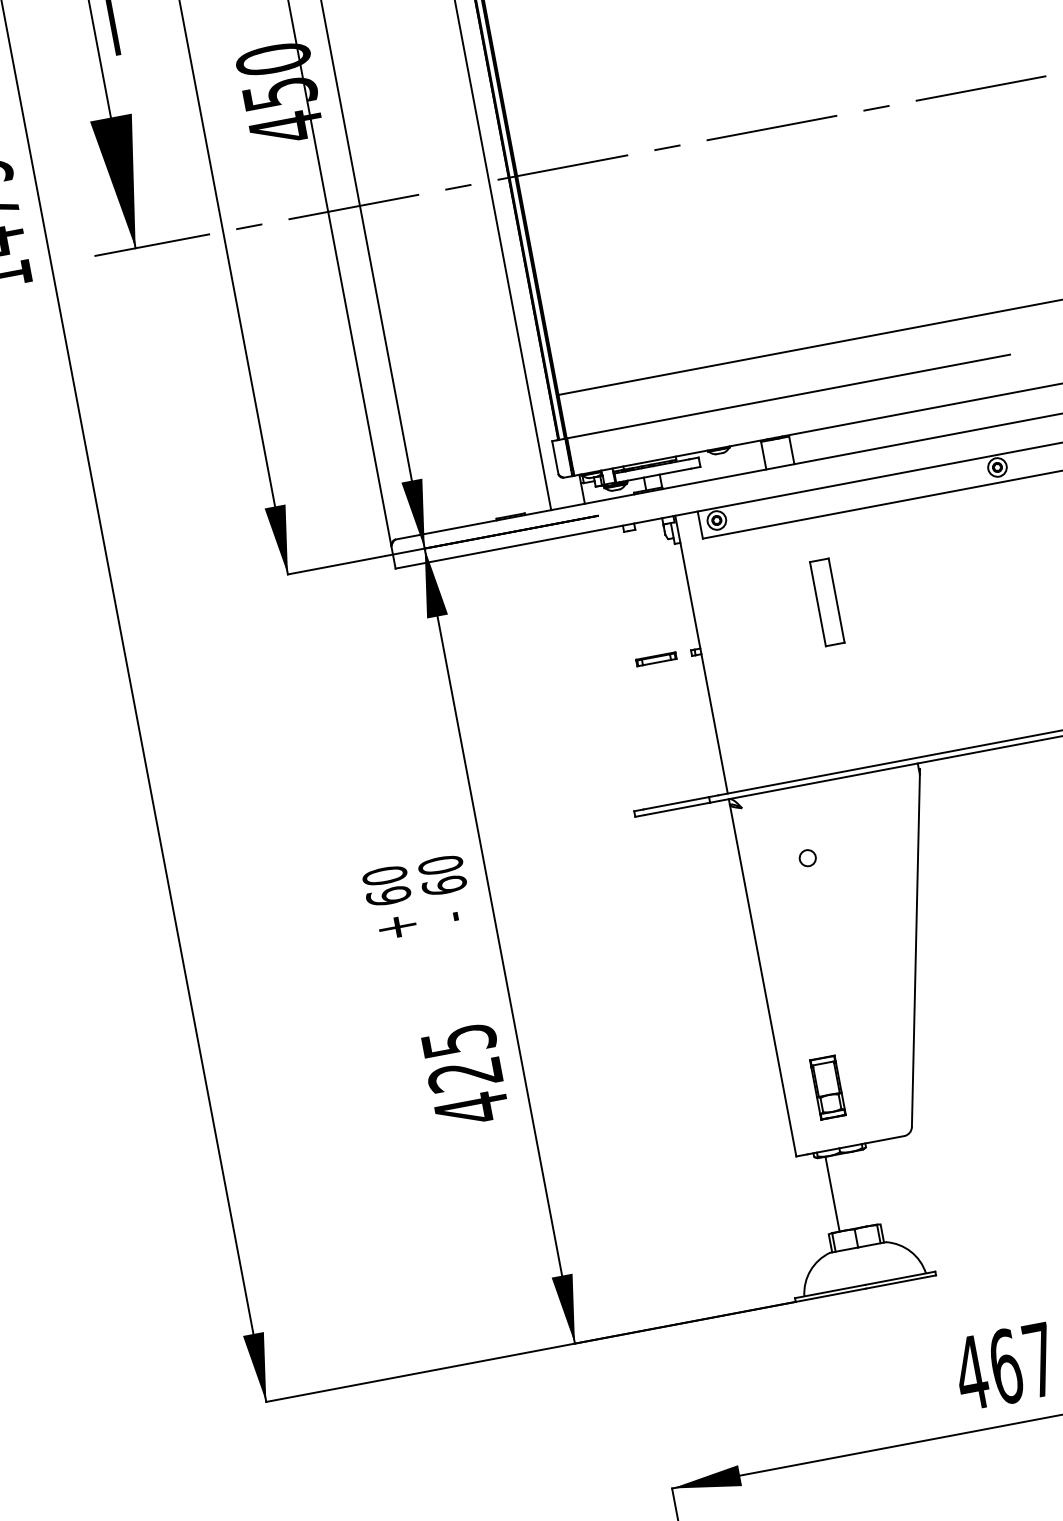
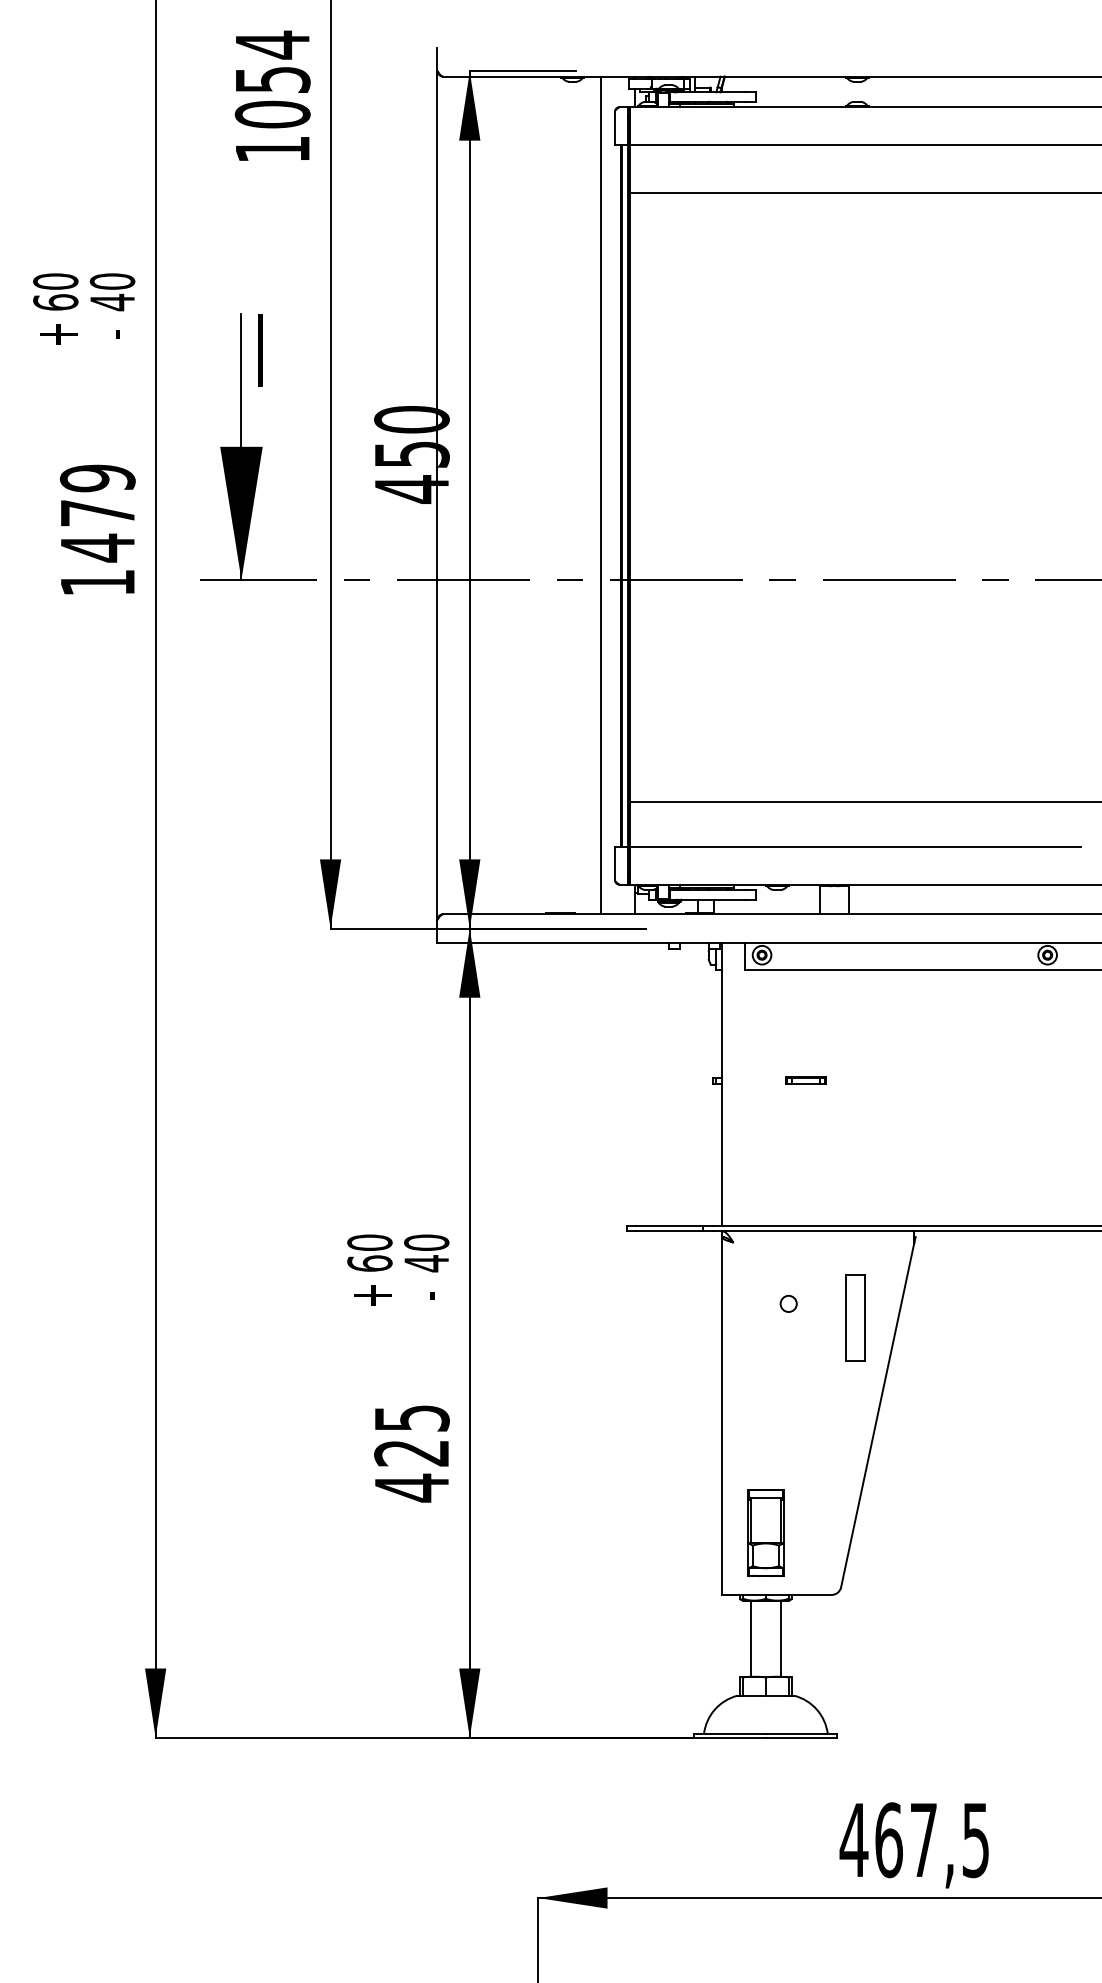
part: (827, 601) -> (855, 1317), moved
part: (656, 659) -> (805, 1080), moved
text: (444, 885) -> (426, 1263), 60 -> 40
part: (827, 1088) -> (765, 1533), size x1.43
line: (862, 1188) -> (781, 1638), added

